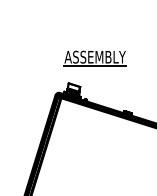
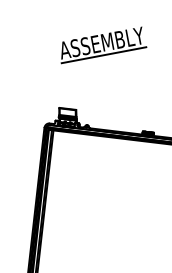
part: (94, 58) -> (101, 45), moved

